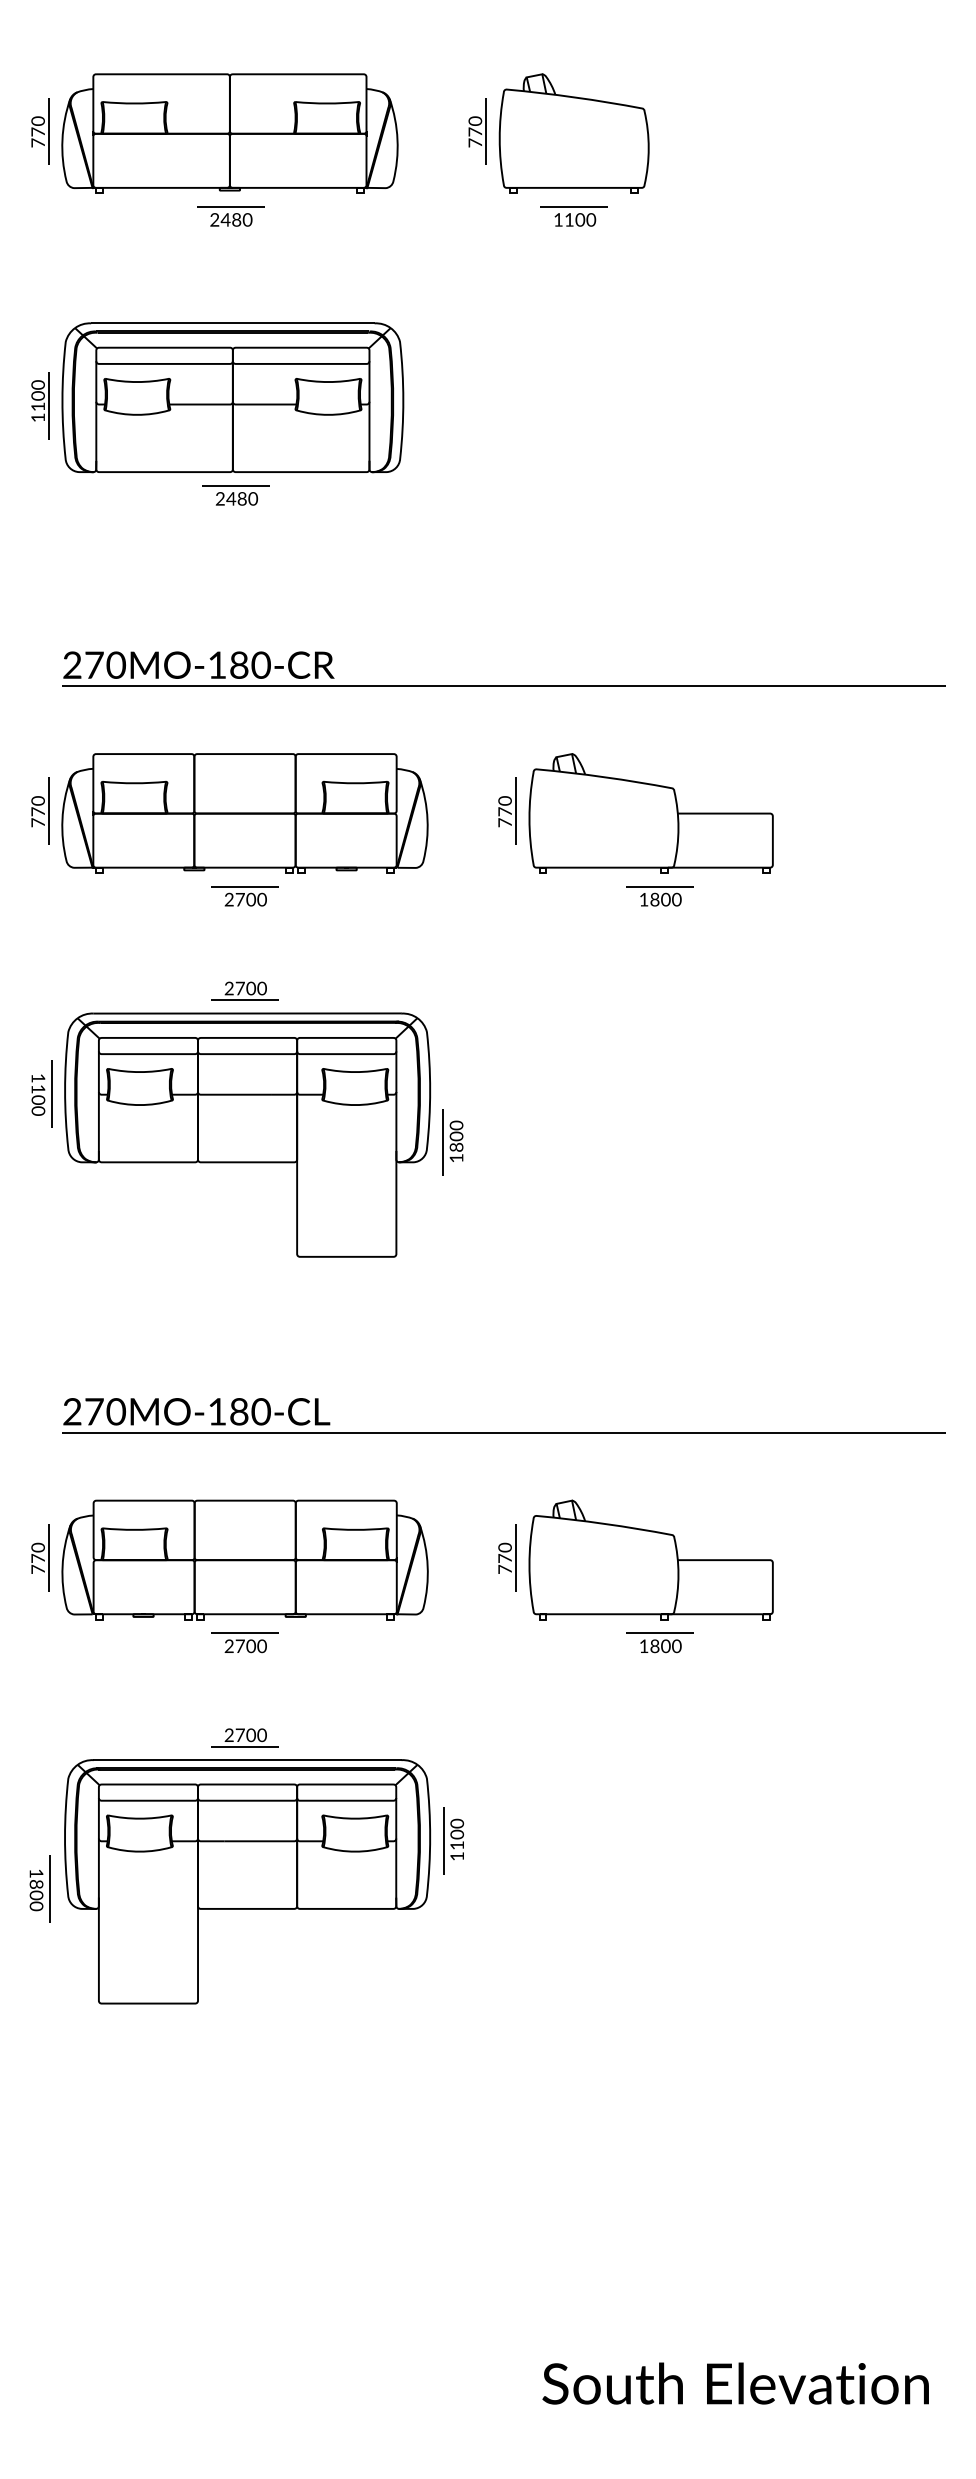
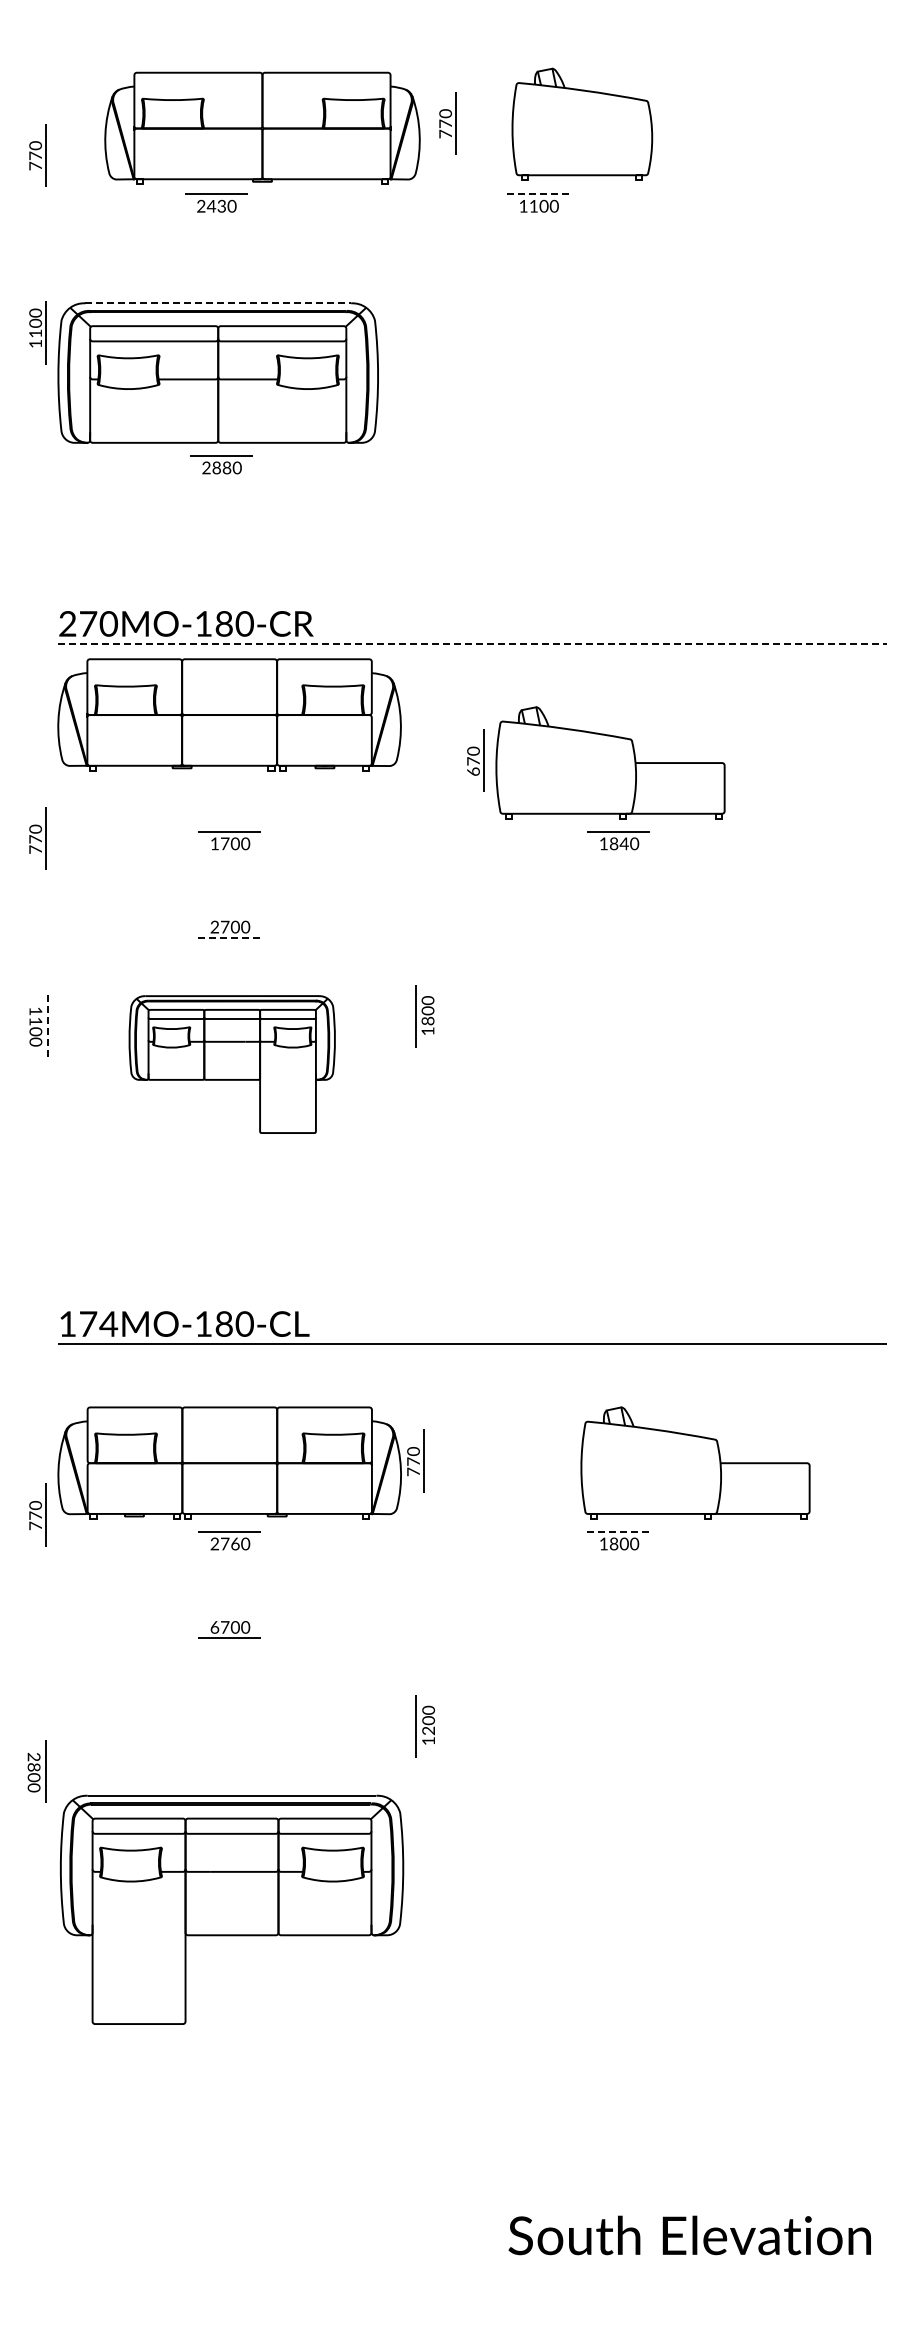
part: (40, 131) -> (37, 155), moved
part: (229, 132) -> (262, 127), moved
part: (574, 132) -> (582, 123), moved
line: (574, 207) -> (538, 194), solid -> dashed
text: (236, 220) -> (221, 206), 2480 -> 2430
line: (233, 323) -> (218, 303), solid -> dashed
part: (40, 405) -> (37, 332), moved
text: (231, 498) -> (216, 467), 2480 -> 2880
line: (503, 686) -> (472, 643), solid -> dashed
part: (40, 810) -> (37, 838), moved
part: (244, 812) -> (229, 714), moved
text: (505, 822) -> (473, 771), 770 -> 670
text: (228, 899) -> (214, 843), 2700 -> 1700
text: (665, 899) -> (623, 843), 1800 -> 1840
line: (244, 999) -> (229, 937), solid -> dashed
line: (51, 1094) -> (48, 1026), solid -> dashed
part: (248, 1135) -> (232, 1064), size x0.6
part: (452, 1142) -> (424, 1016), moved
text: (94, 1411) -> (88, 1323), 270MO-180-CL -> 174MO-180-CL
part: (40, 1557) -> (37, 1514), moved
part: (507, 1557) -> (415, 1460), moved
part: (651, 1559) -> (695, 1462), moved
line: (659, 1632) -> (618, 1531), solid -> dashed
text: (250, 1645) -> (234, 1543), 2700 -> 2760
text: (228, 1735) -> (214, 1627), 2700 -> 6700
text: (457, 1845) -> (428, 1730), 1100 -> 1200
text: (35, 1872) -> (33, 1756), 1800 -> 2800
part: (248, 1881) -> (232, 1909), moved

